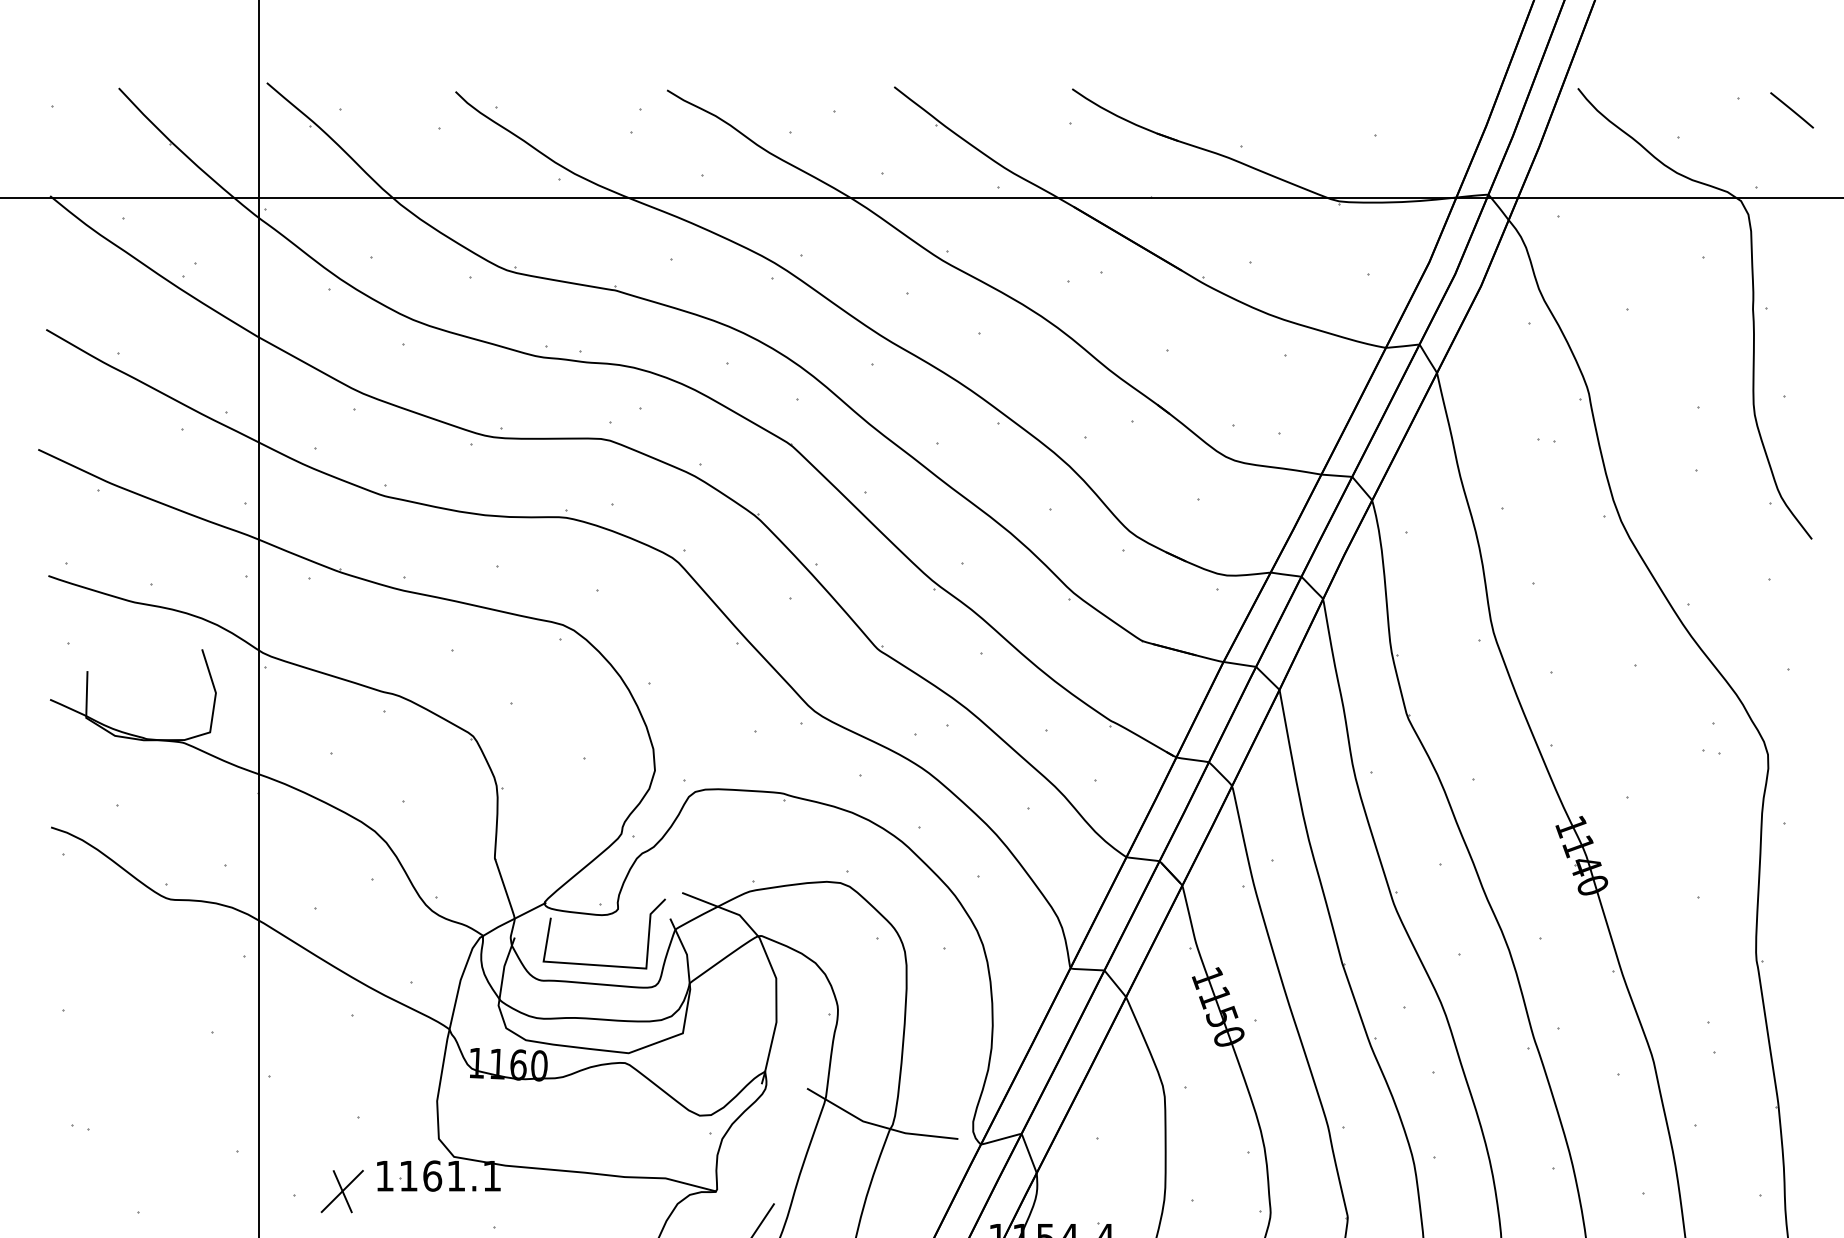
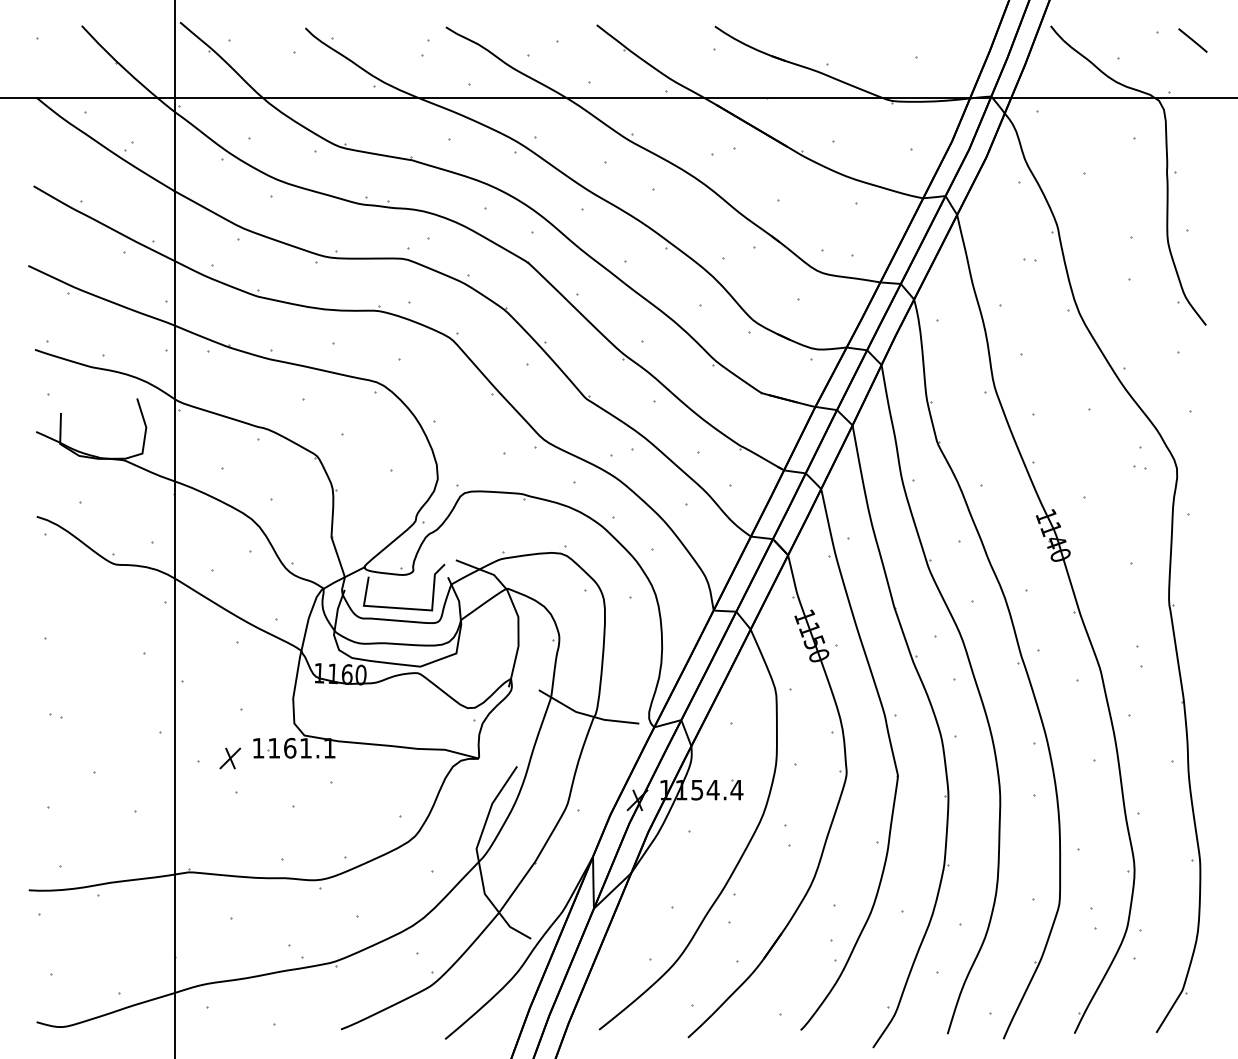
part: (342, 1191) -> (230, 758), size x0.71

